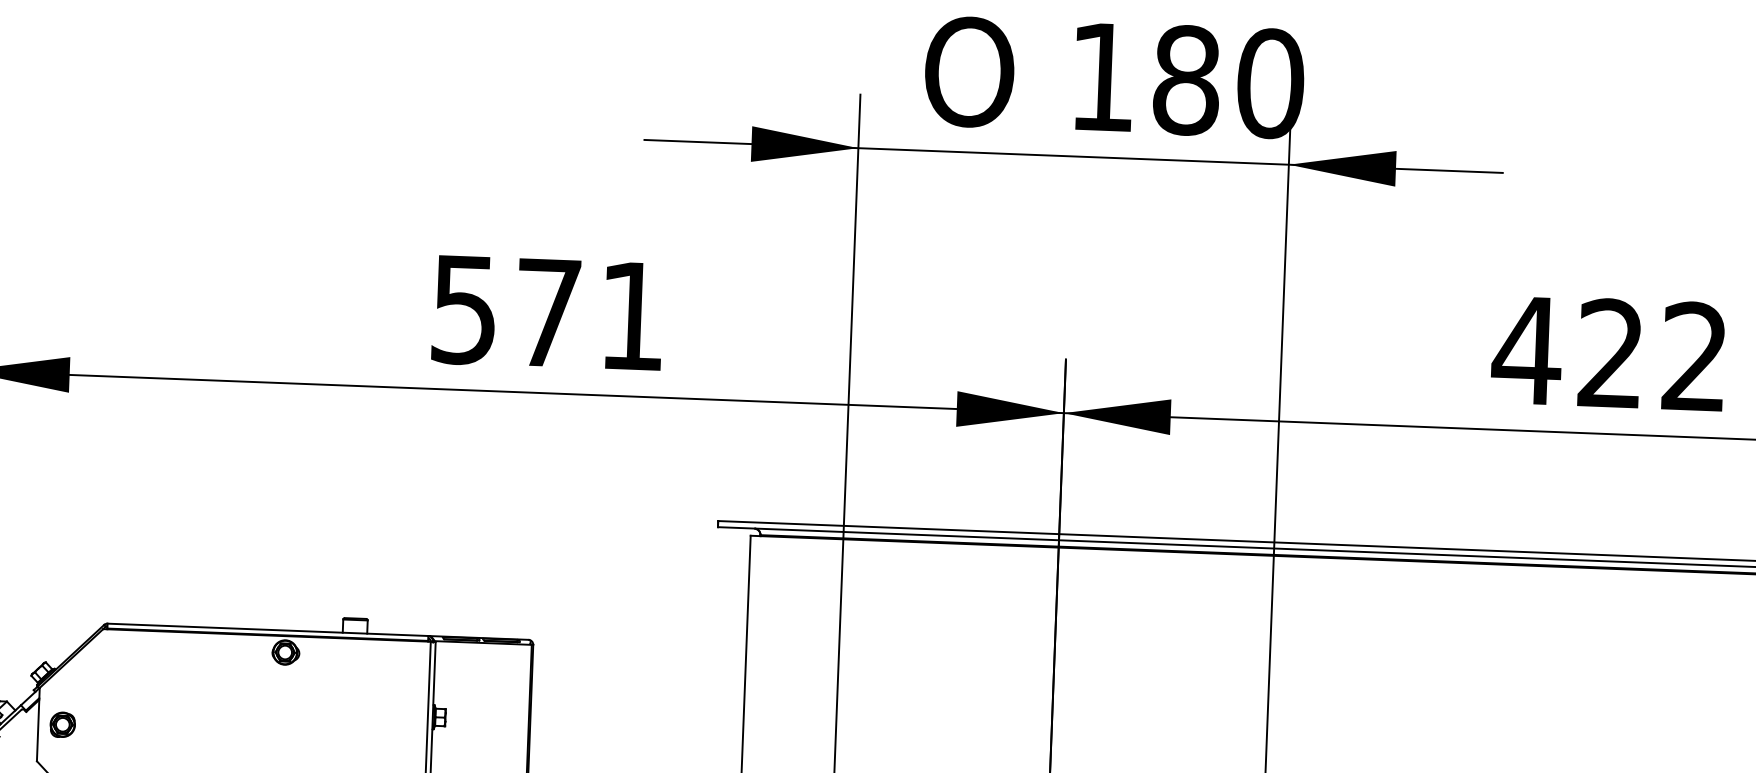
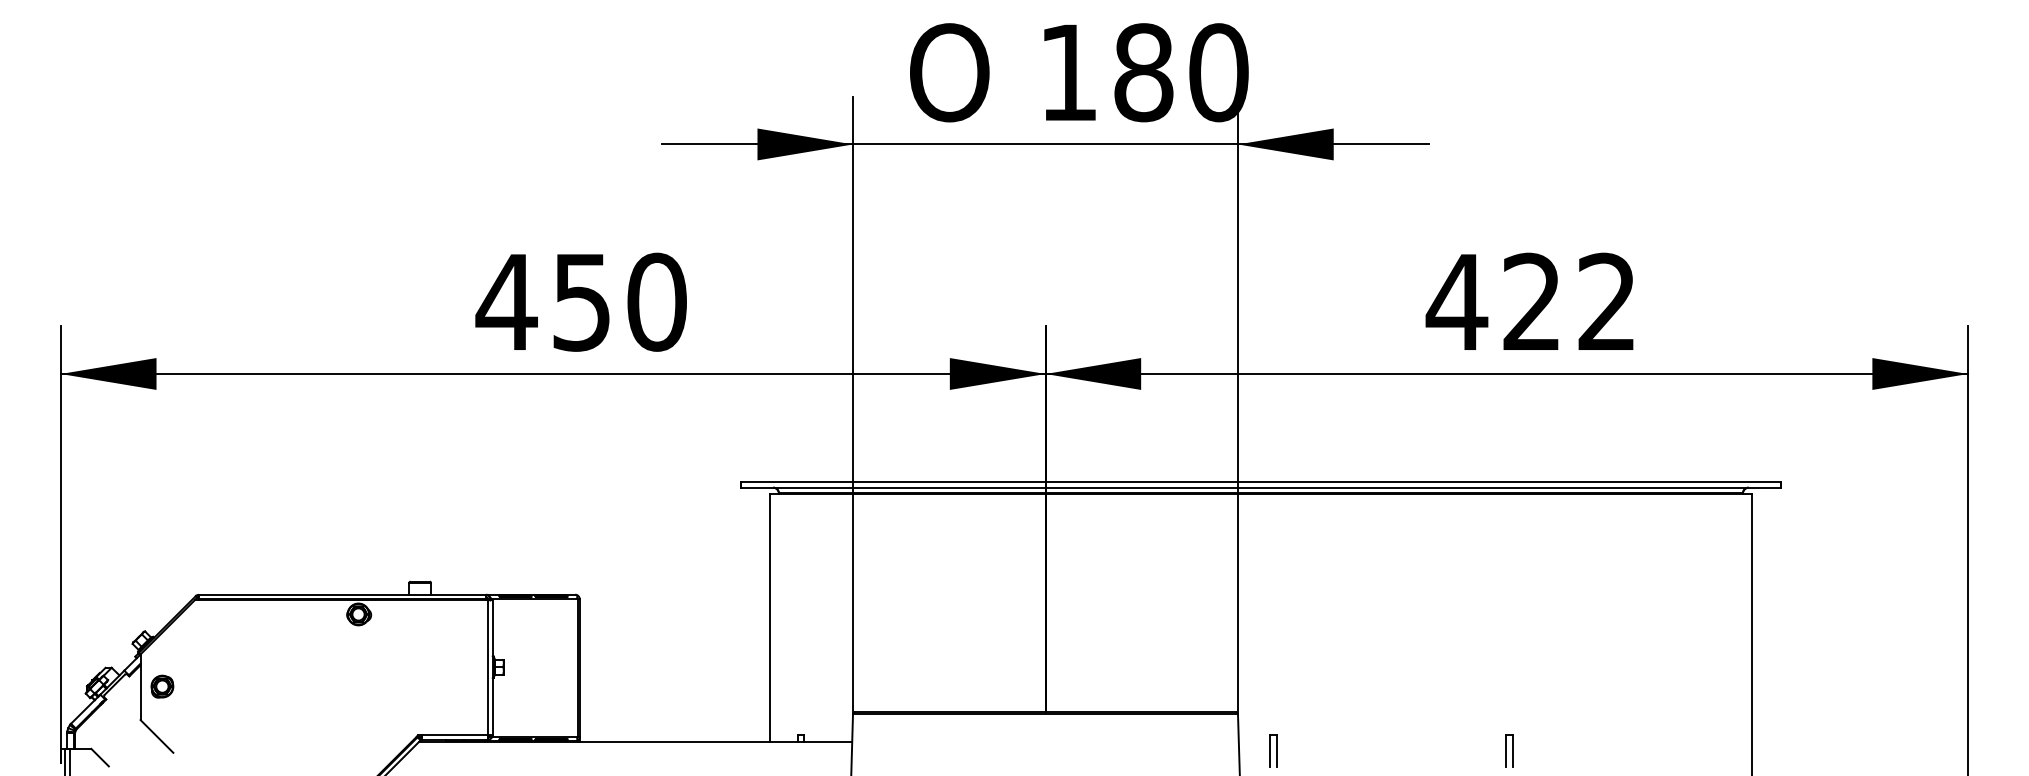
text: (546, 312) -> (580, 301), 571 -> 450

